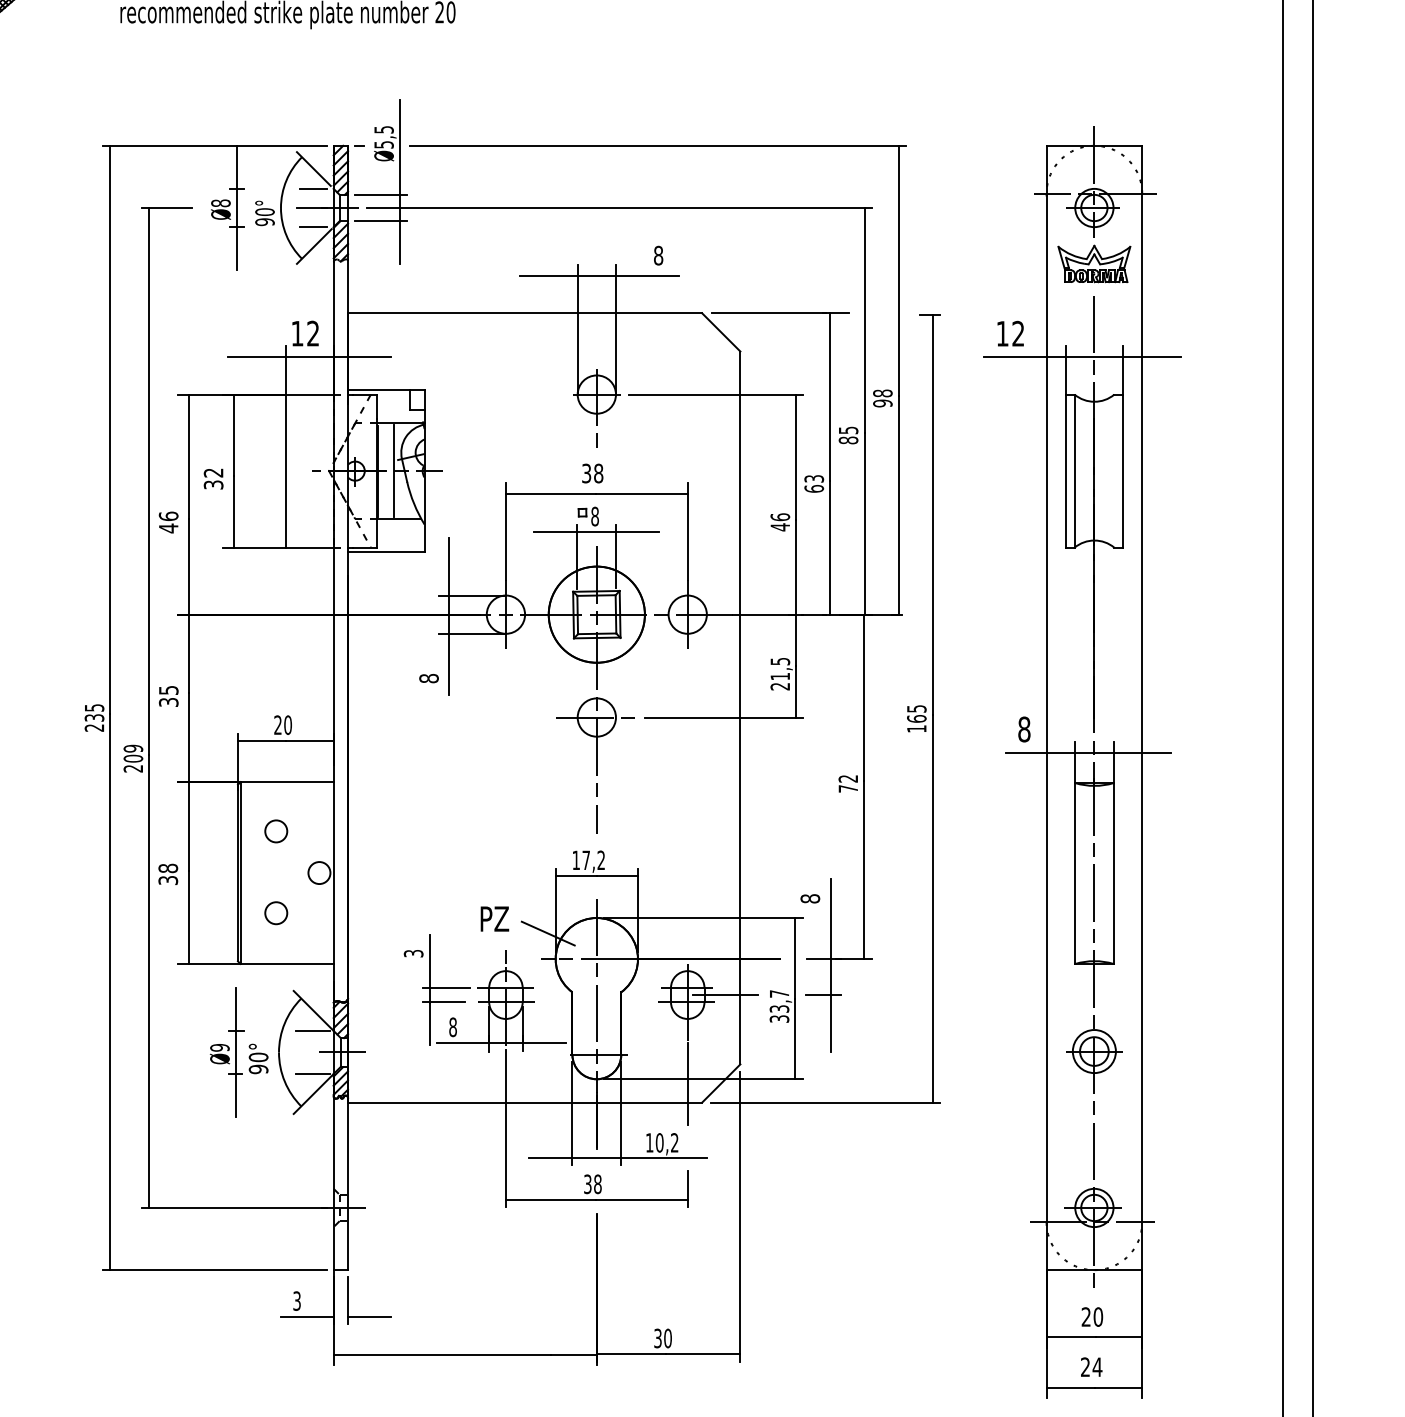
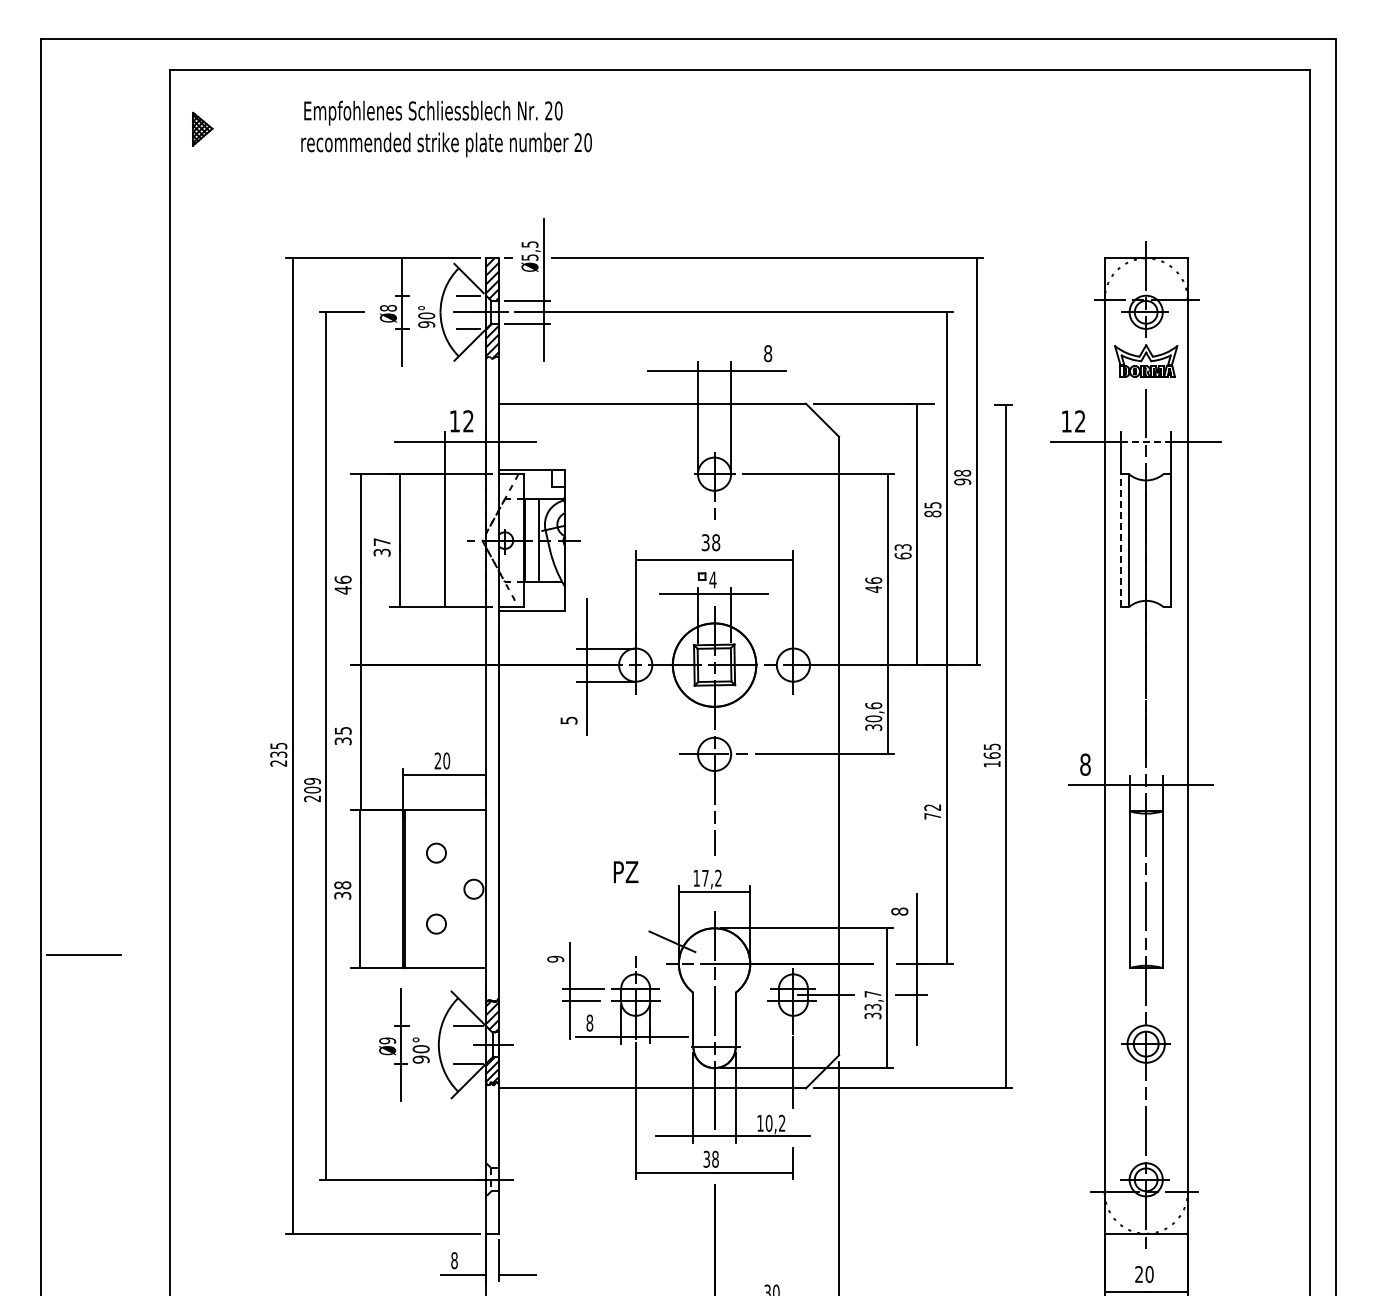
line: (1094, 356) -> (1146, 441), solid -> dashed
line: (1065, 471) -> (1121, 540), solid -> dashed
text: (212, 473) -> (381, 542), 32 -> 37
text: (594, 515) -> (712, 579), 8 -> 4
text: (780, 673) -> (873, 716), 21,5 -> 30,6
text: (428, 678) -> (568, 720), 8 -> 5
text: (494, 918) -> (625, 871), moved
text: (413, 952) -> (555, 958), 3 -> 9
text: (297, 1300) -> (454, 1260), 3 -> 8

